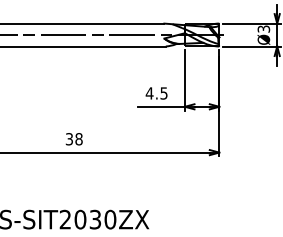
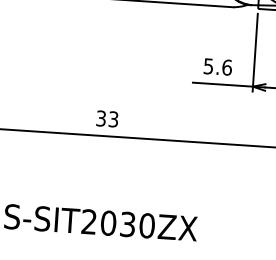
text: (156, 93) -> (217, 67), 4.5 -> 5.6
text: (78, 139) -> (112, 119), 38 -> 33

